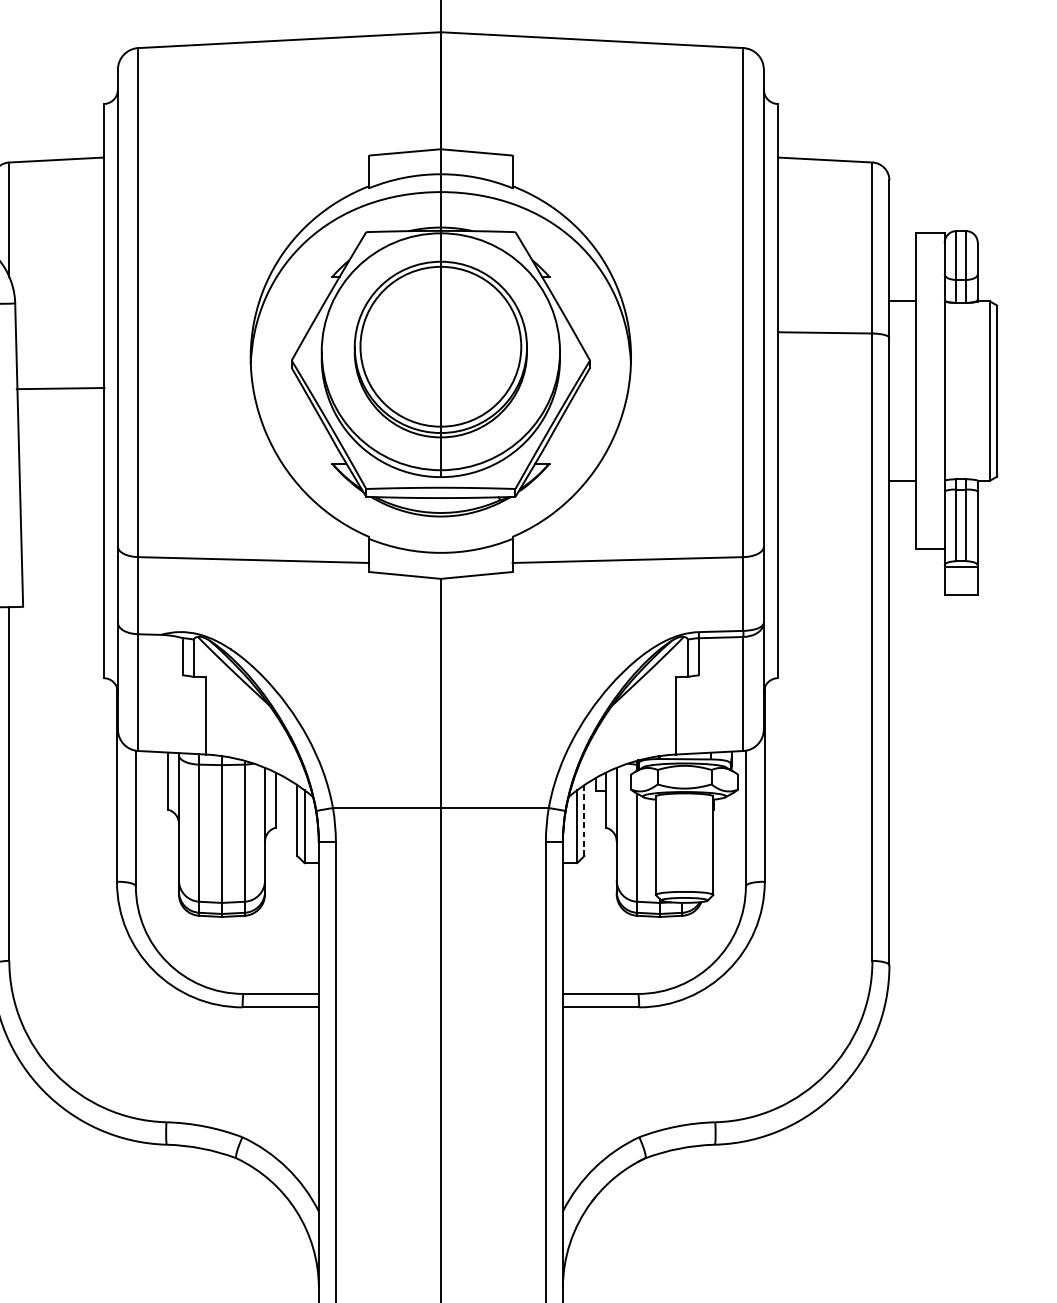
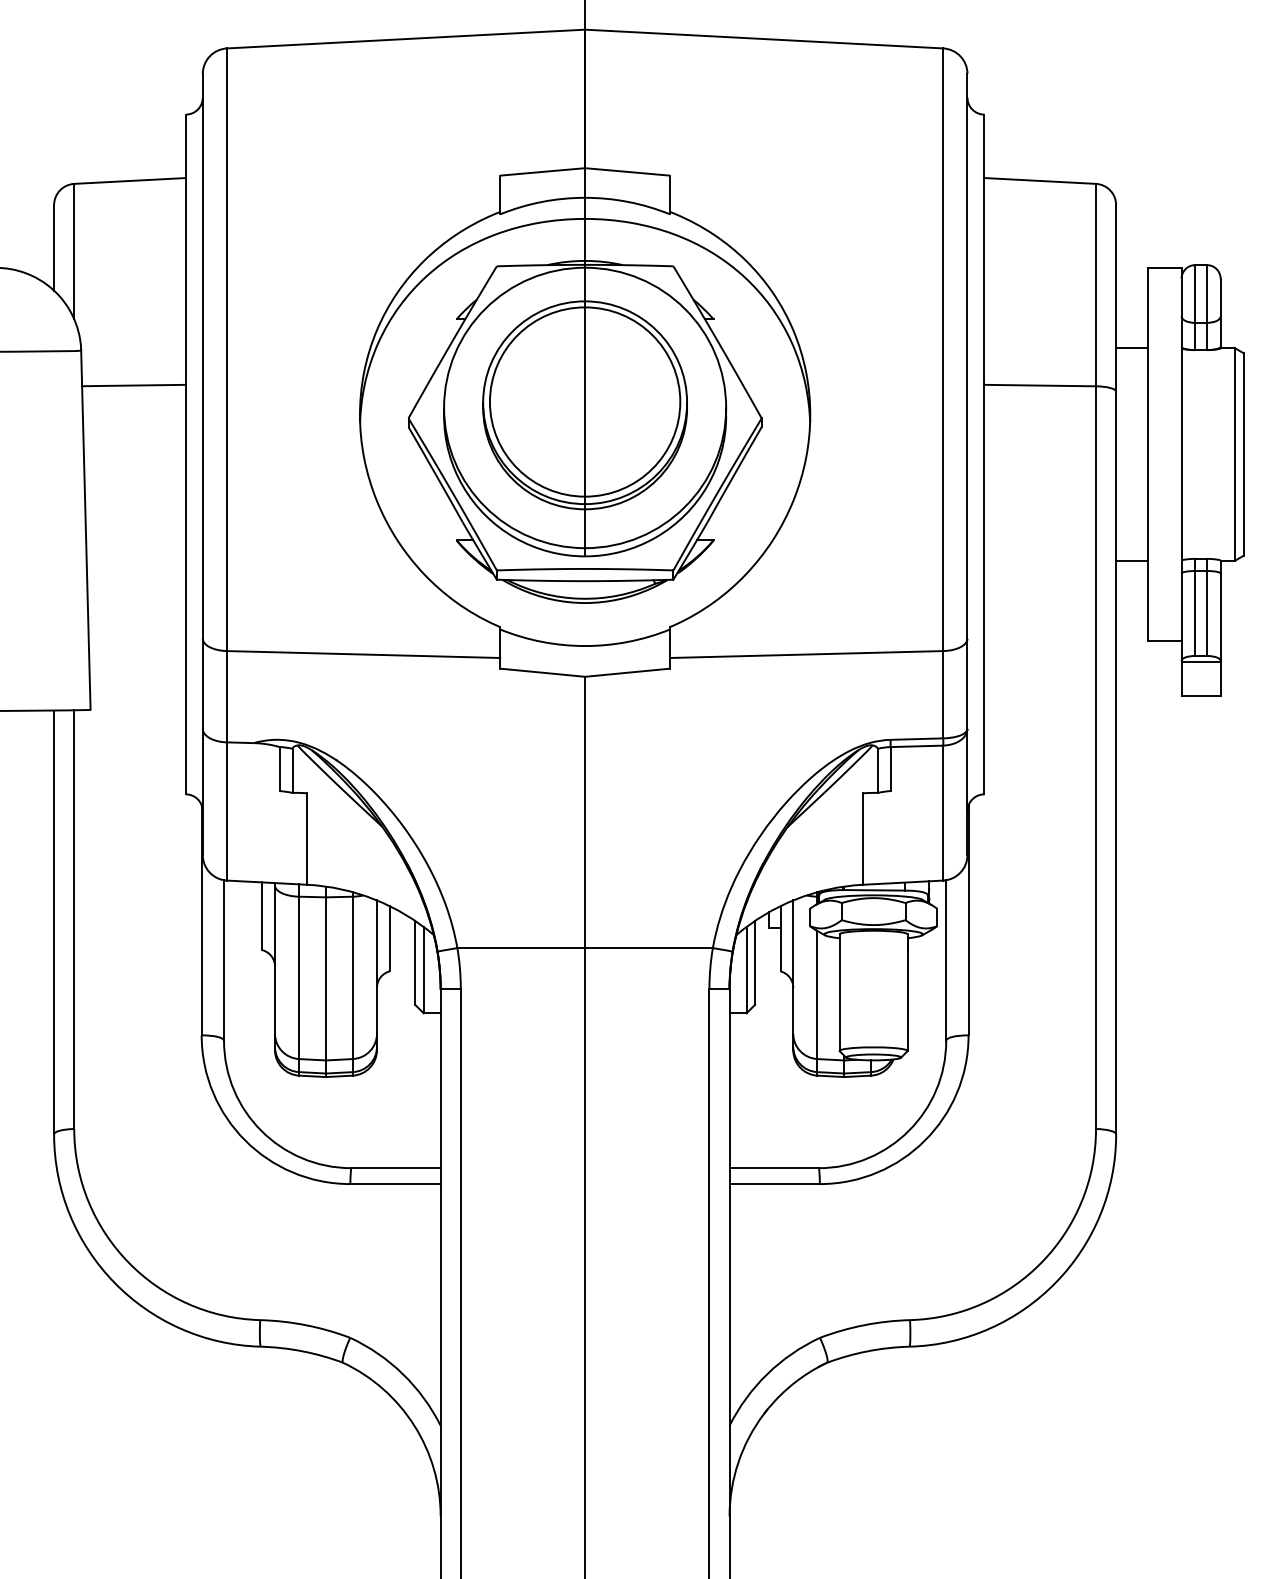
line: (60, 388) -> (133, 385), moved
line: (584, 820) -> (755, 962), dashed -> solid

